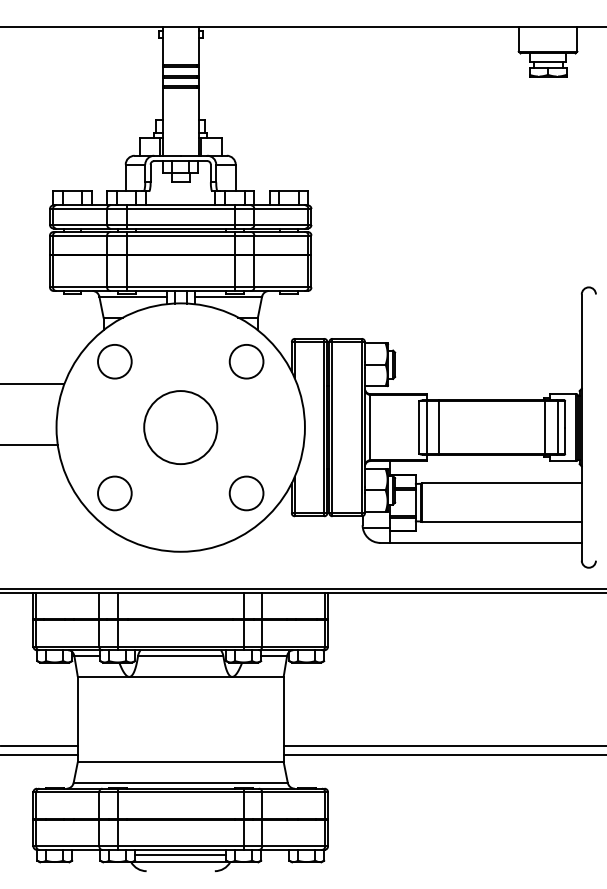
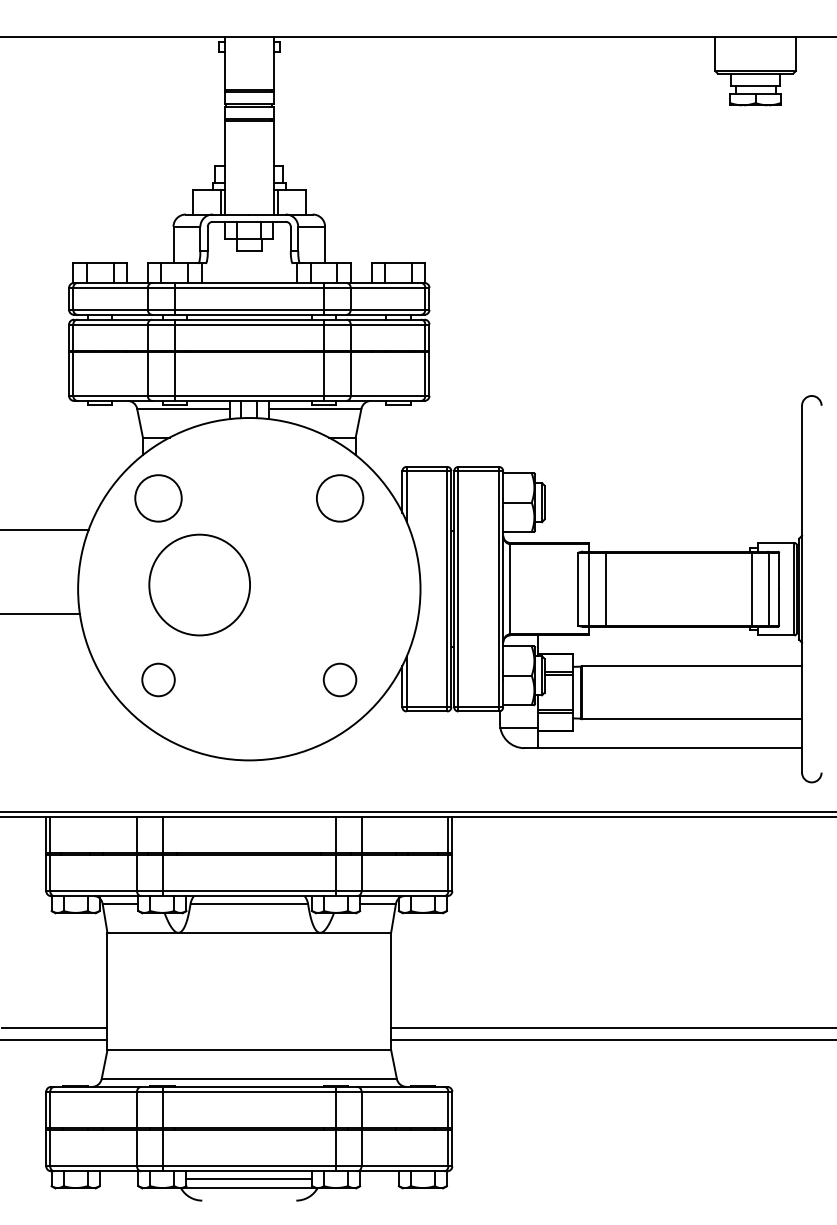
circle: (180, 427) -> (199, 584), moved
circle: (114, 493) -> (158, 680), size x0.7
circle: (246, 493) -> (339, 680), size x0.7

